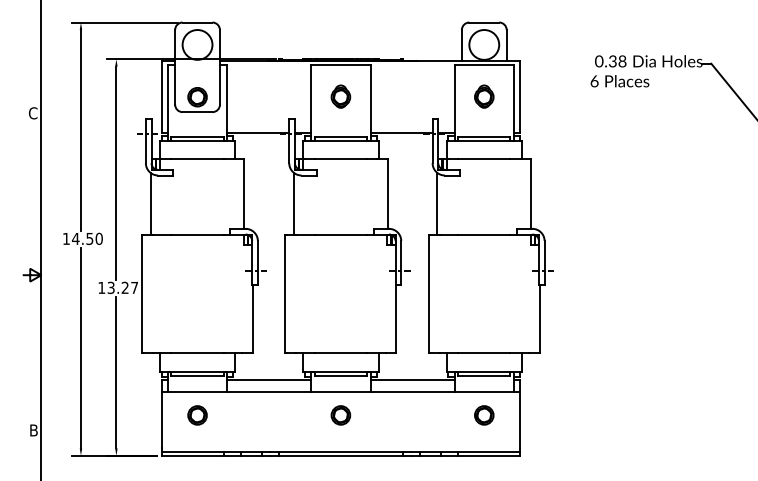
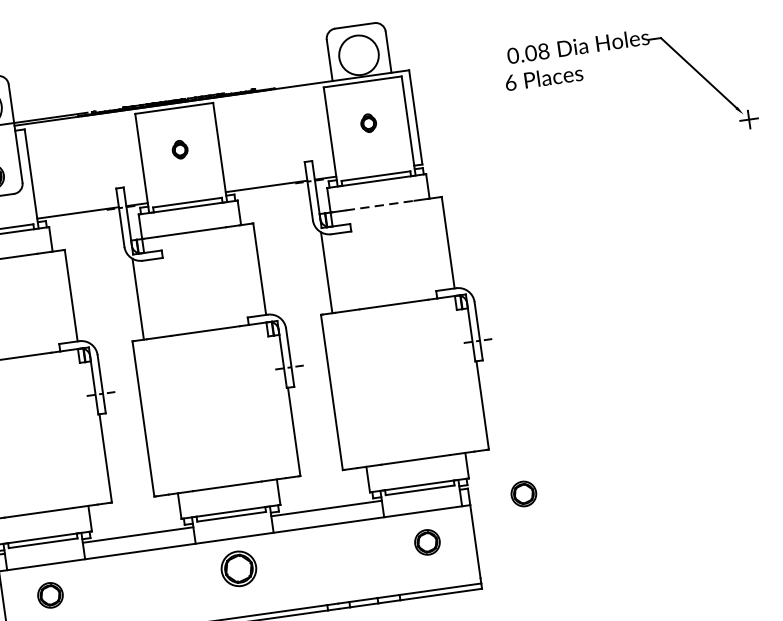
text: (612, 61) -> (530, 53), 0.38 -> 0.08
part: (340, 96) -> (179, 149), size x0.6
part: (484, 96) -> (368, 123), size x0.6
line: (484, 159) -> (380, 205), solid -> dashed
part: (561, 389) -> (524, 494), added
part: (340, 415) -> (238, 569), size x1.4

